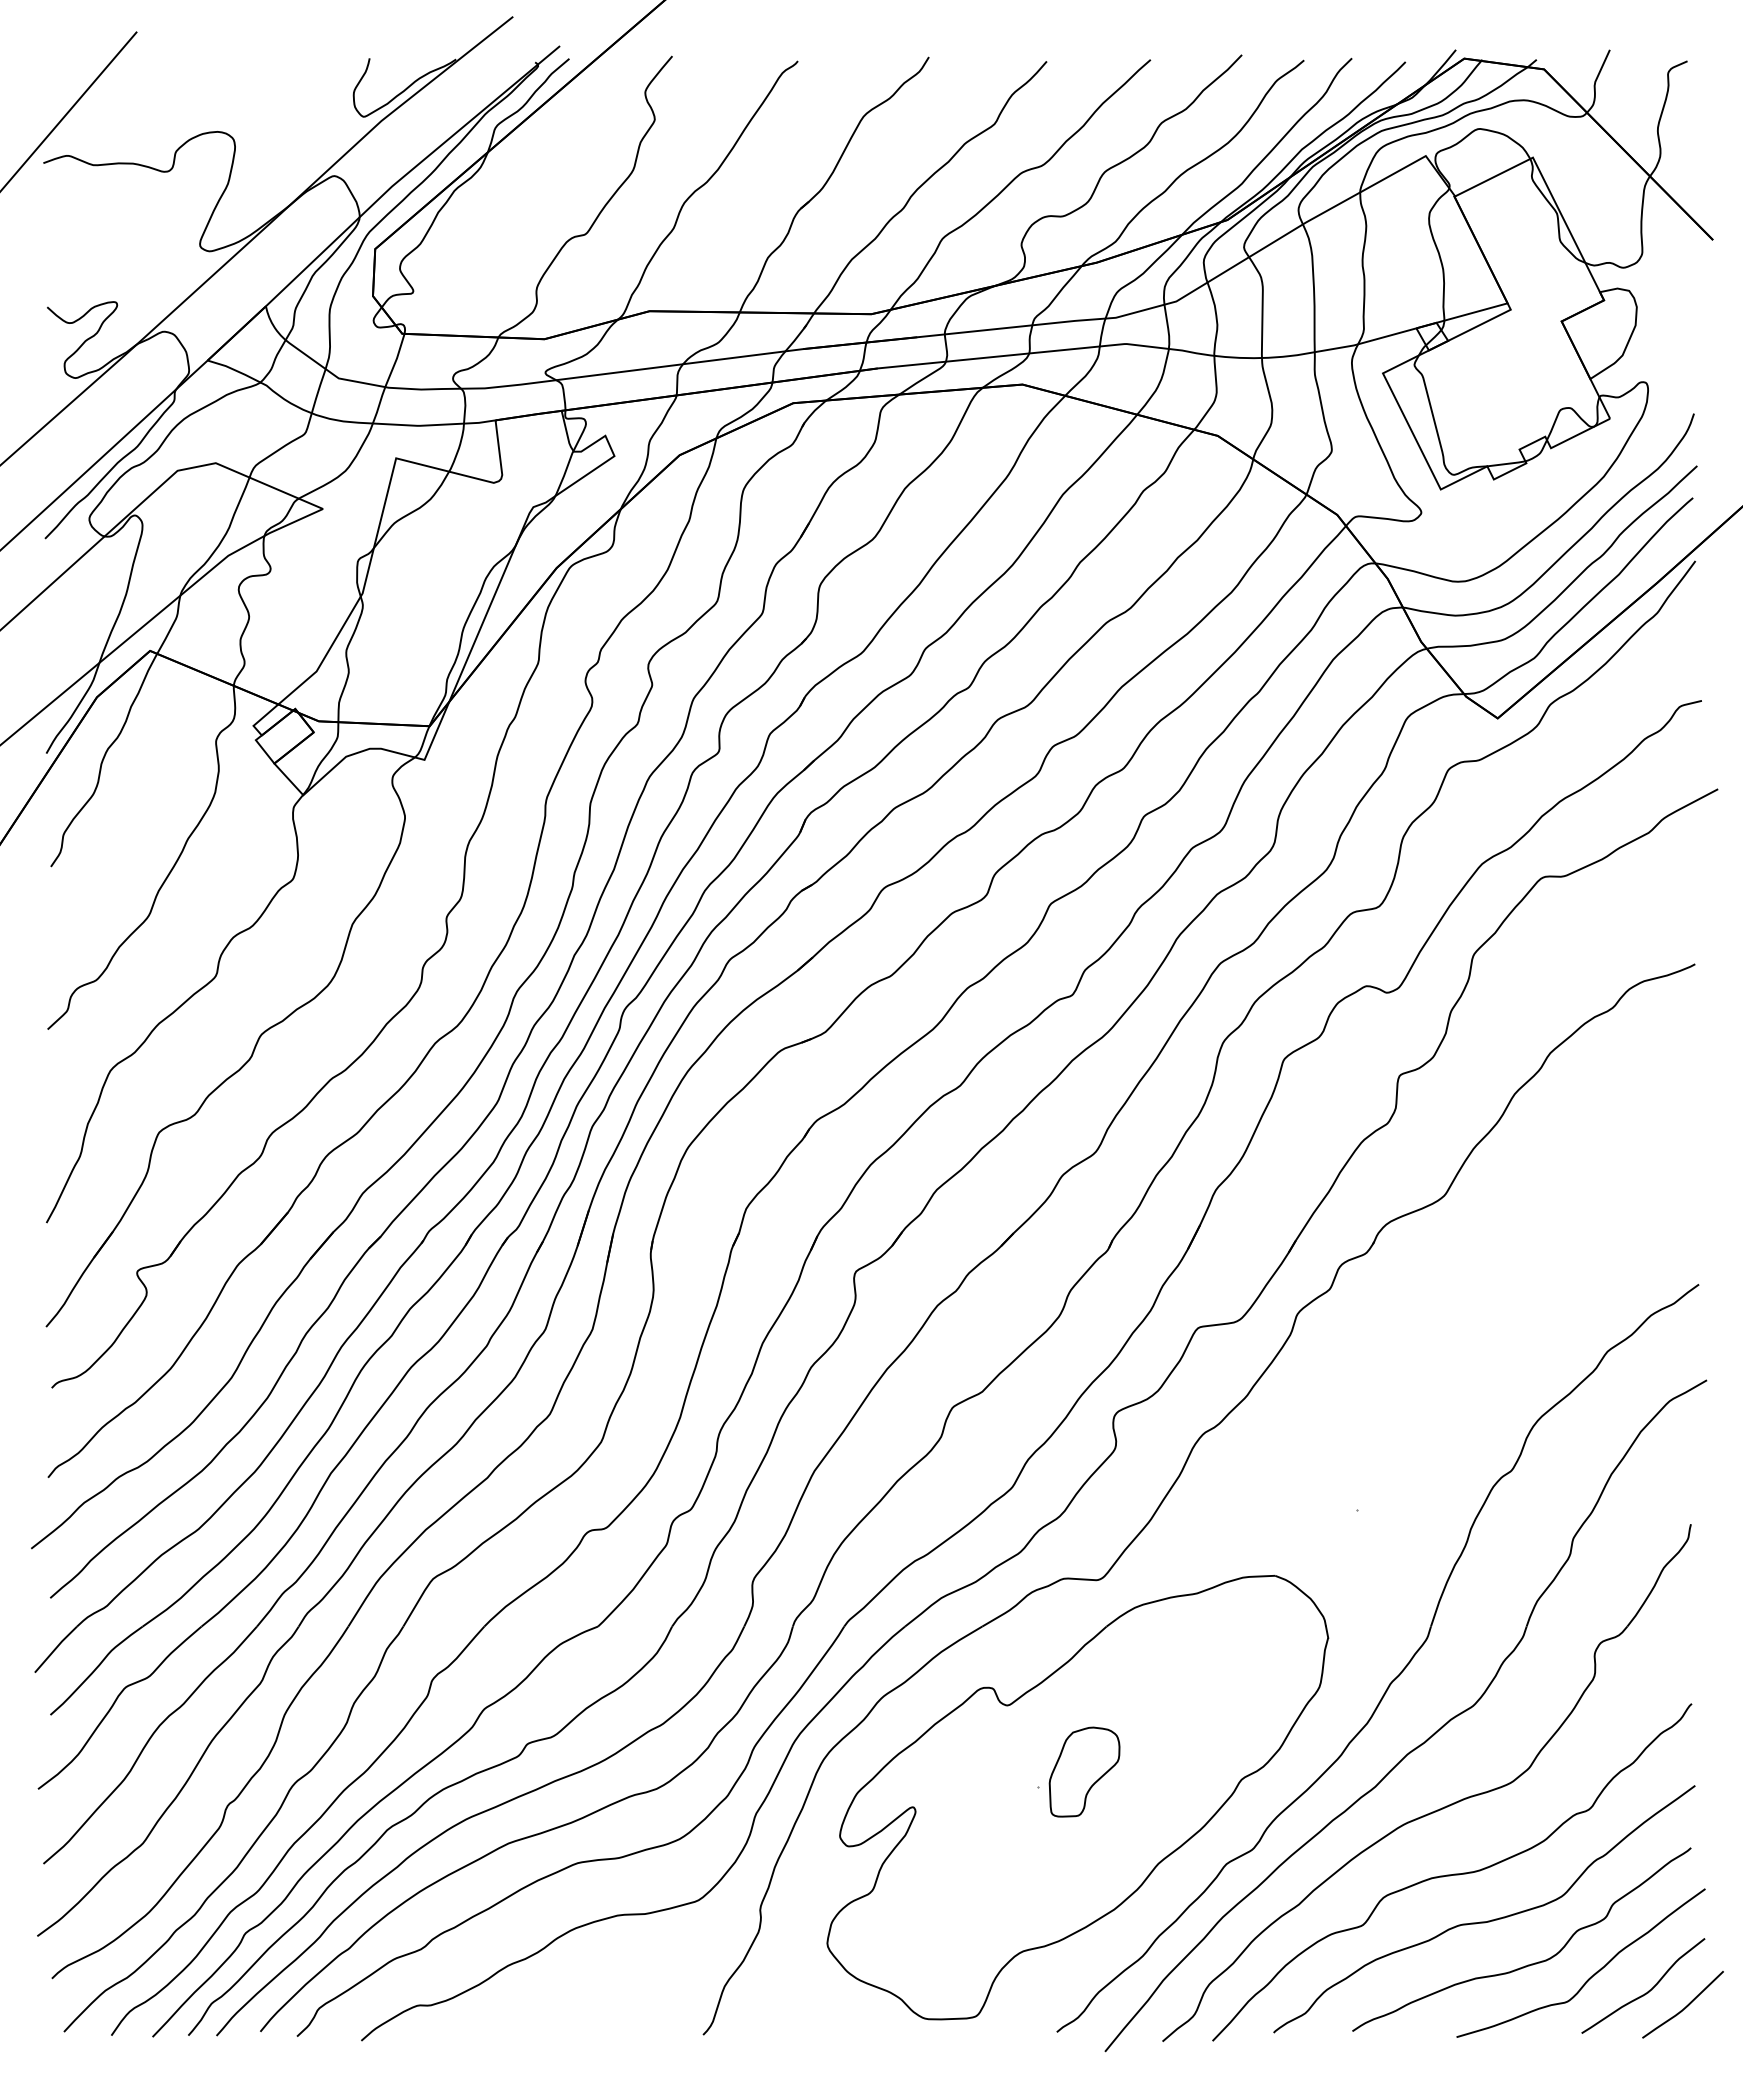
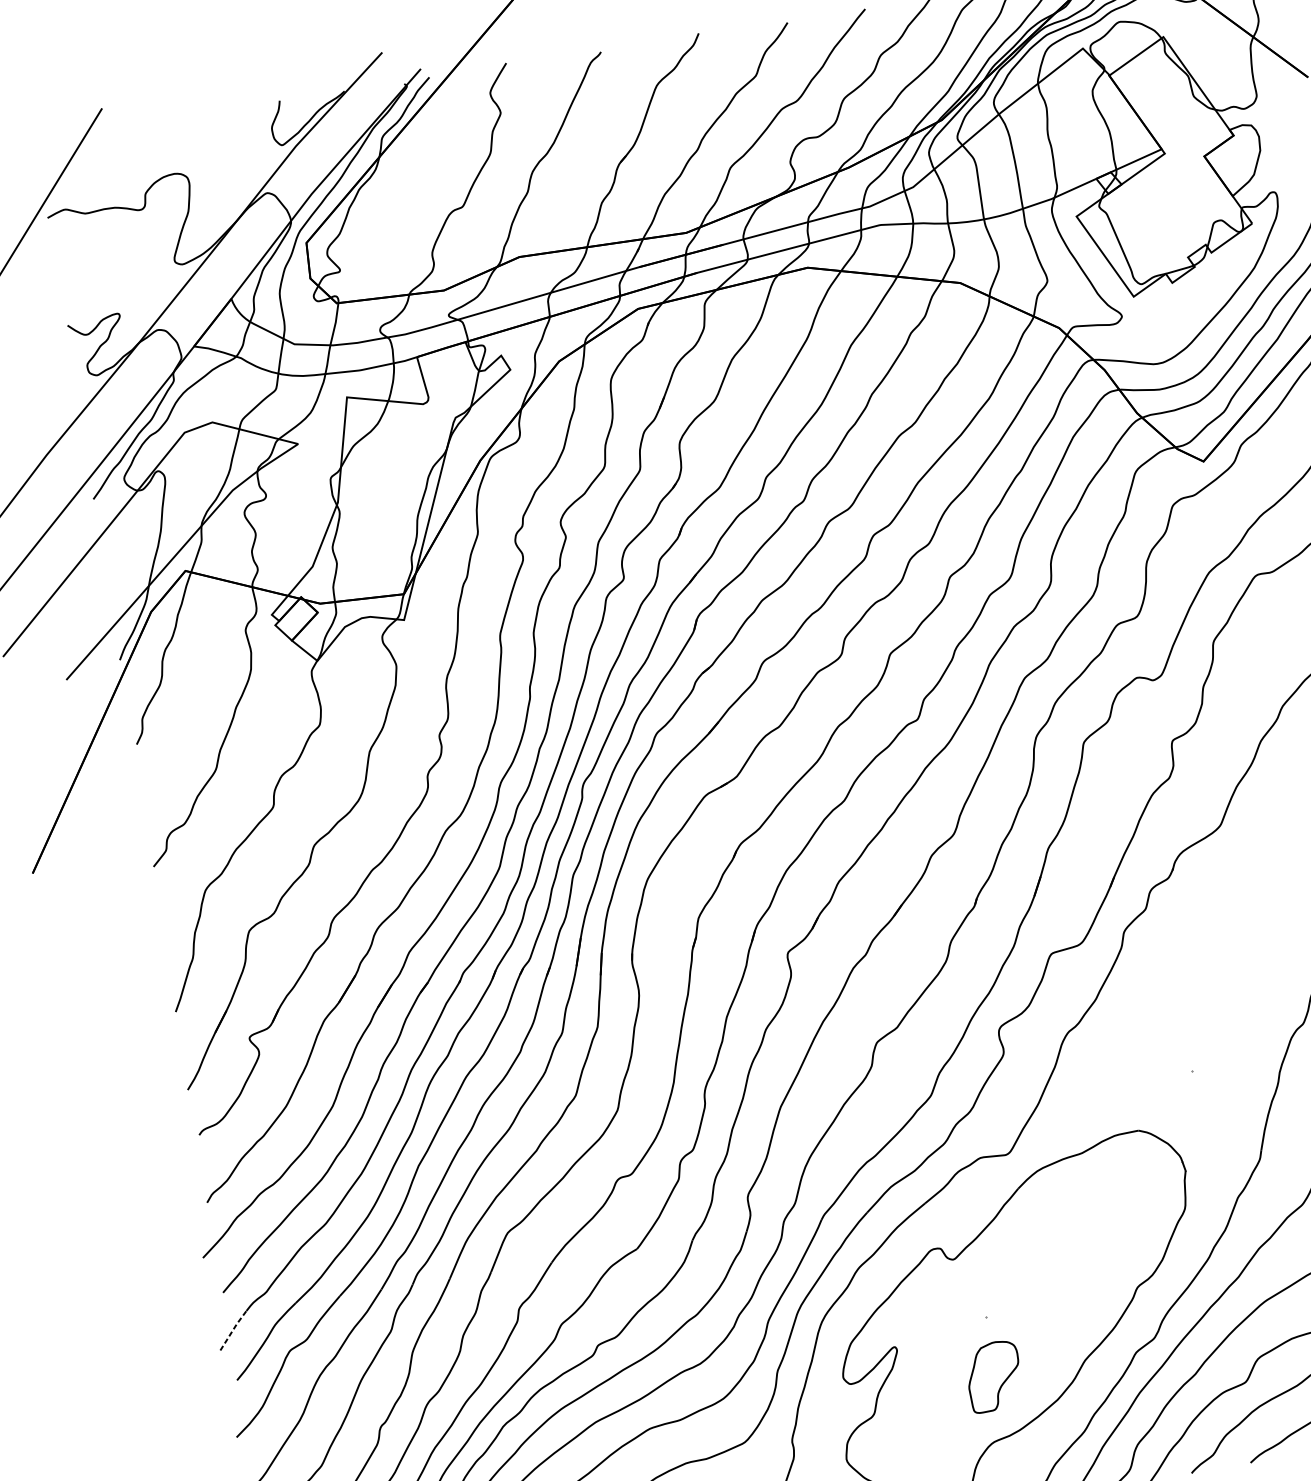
line: (56, 1648) -> (233, 1329), solid -> dashed
part: (1084, 1771) -> (994, 1376), moved

